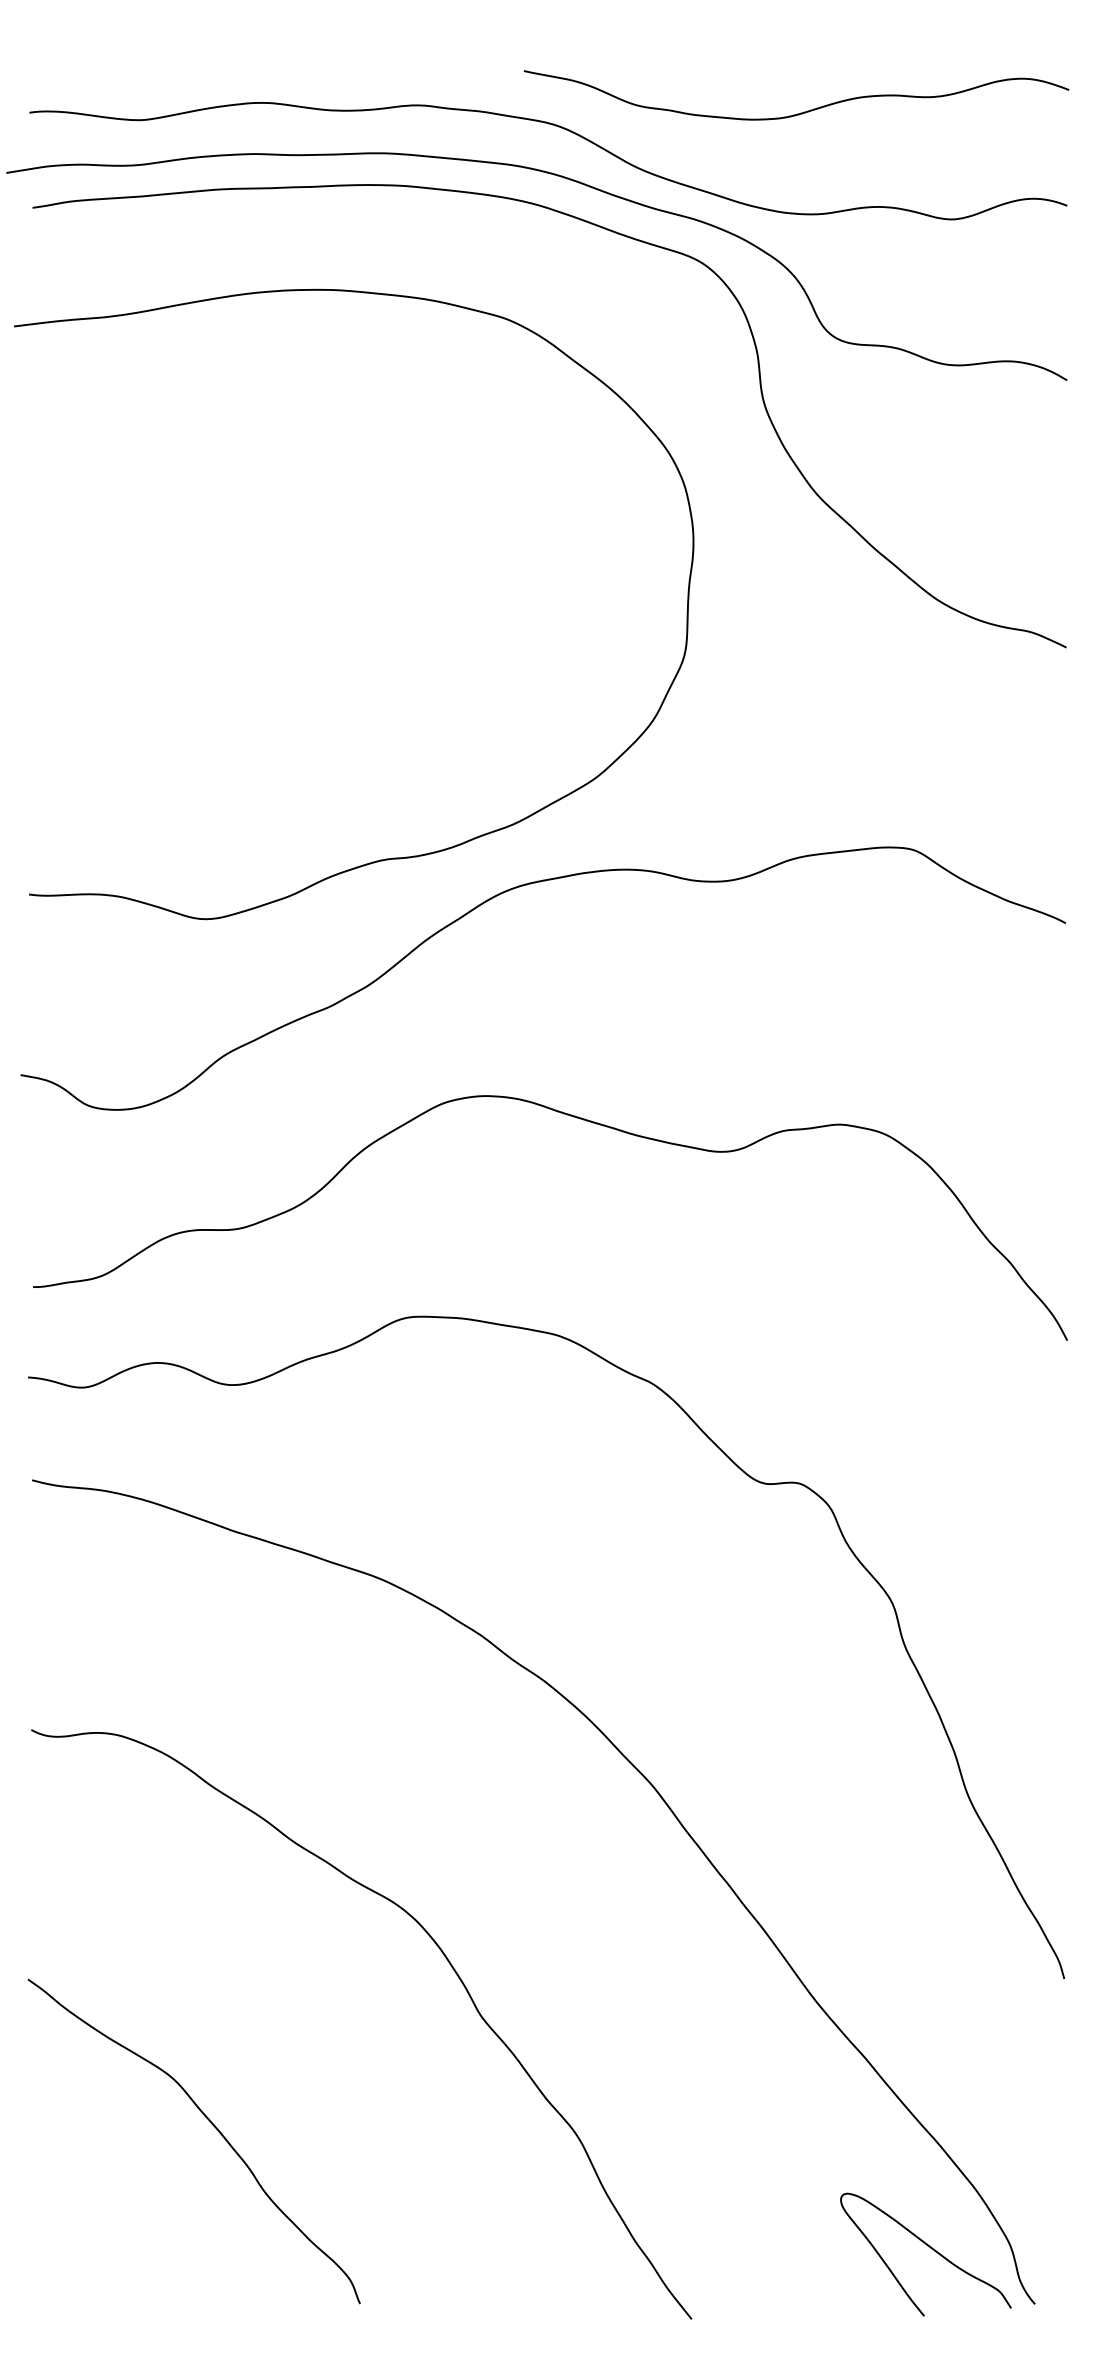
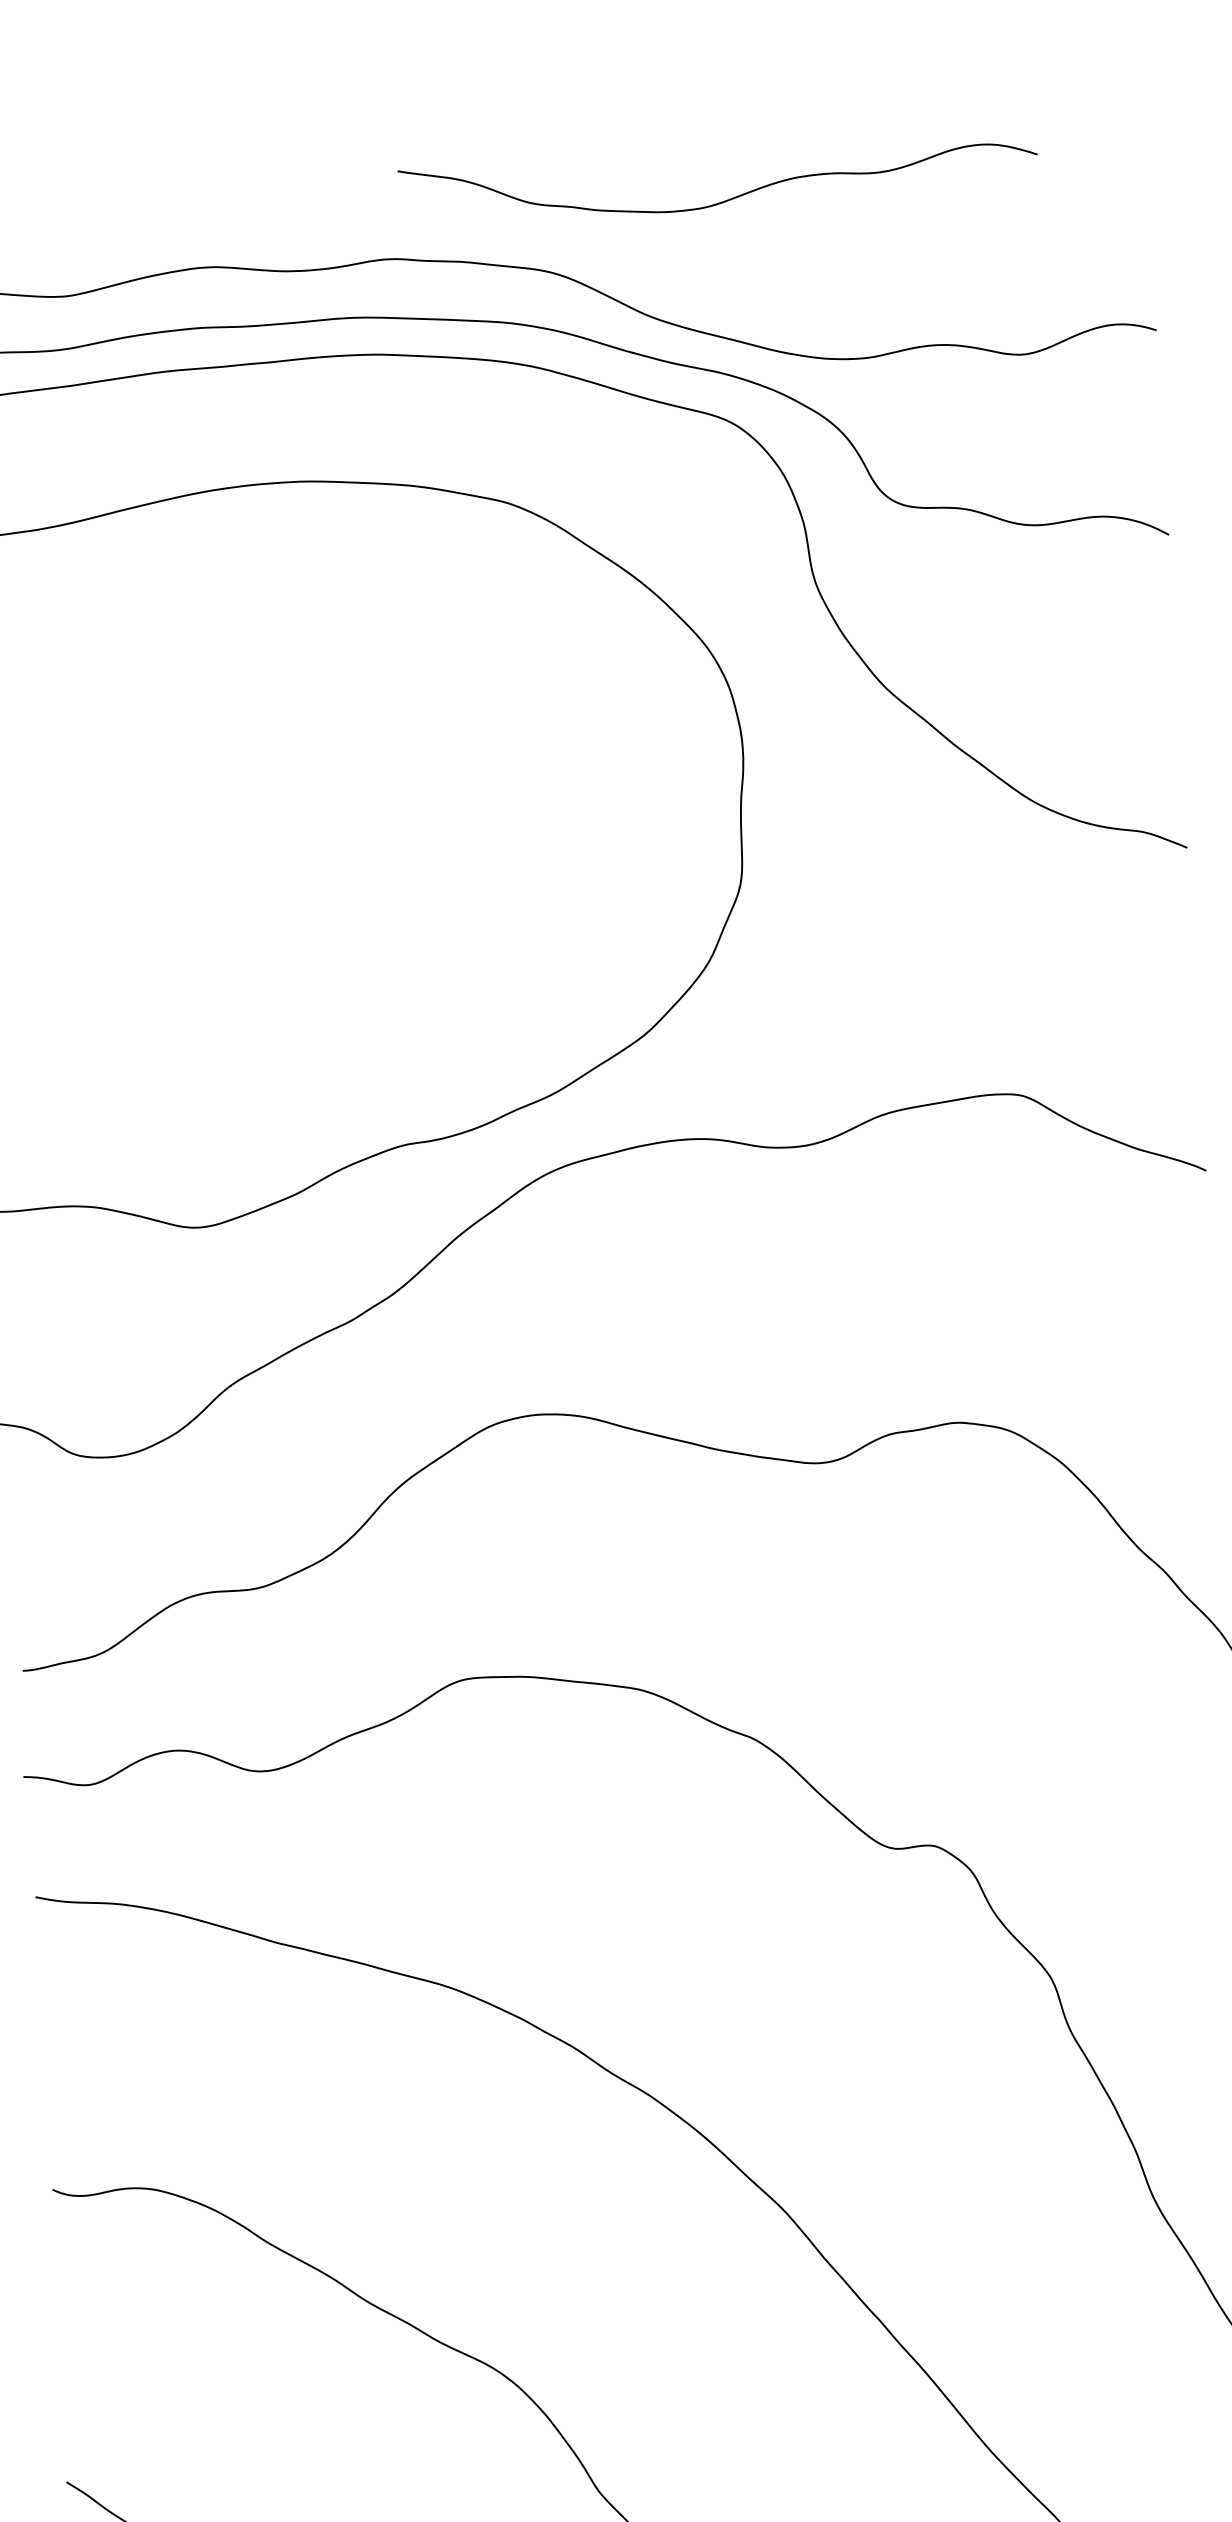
curve: (800, 112) -> (724, 200), moved

